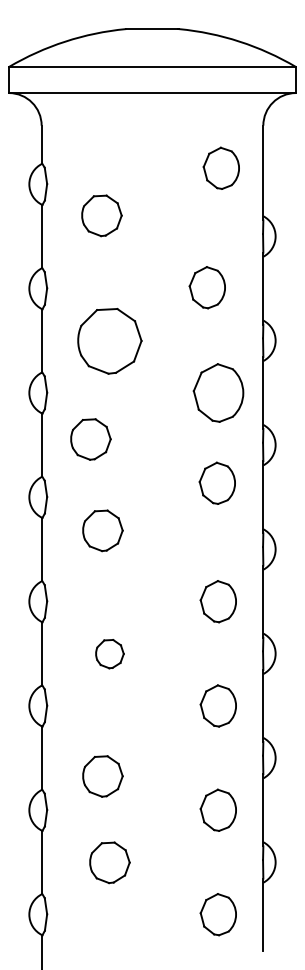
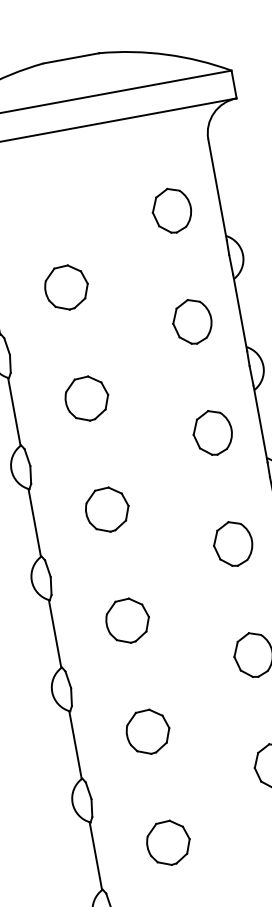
part: (220, 167) -> (170, 210), moved
part: (101, 215) -> (66, 287), moved
part: (206, 287) -> (191, 321), moved
part: (109, 340) -> (86, 398), size x0.62
part: (217, 392) -> (211, 432), size x0.71
part: (90, 439) -> (107, 510), moved
part: (216, 482) -> (231, 543), moved
part: (102, 530) -> (127, 620), moved
part: (109, 653) -> (147, 731), size x1.43
part: (102, 776) -> (168, 843), moved

